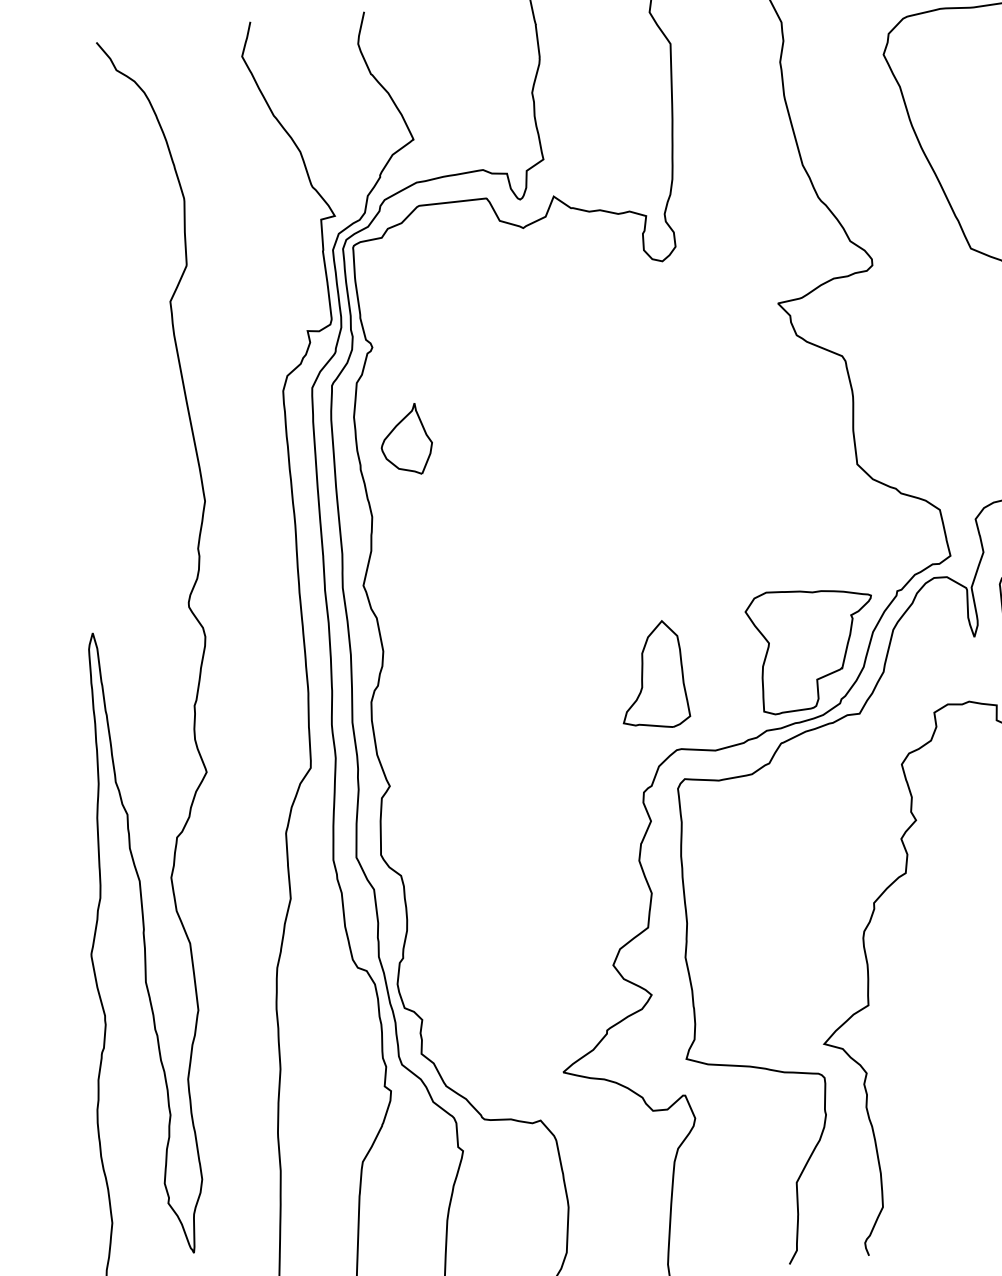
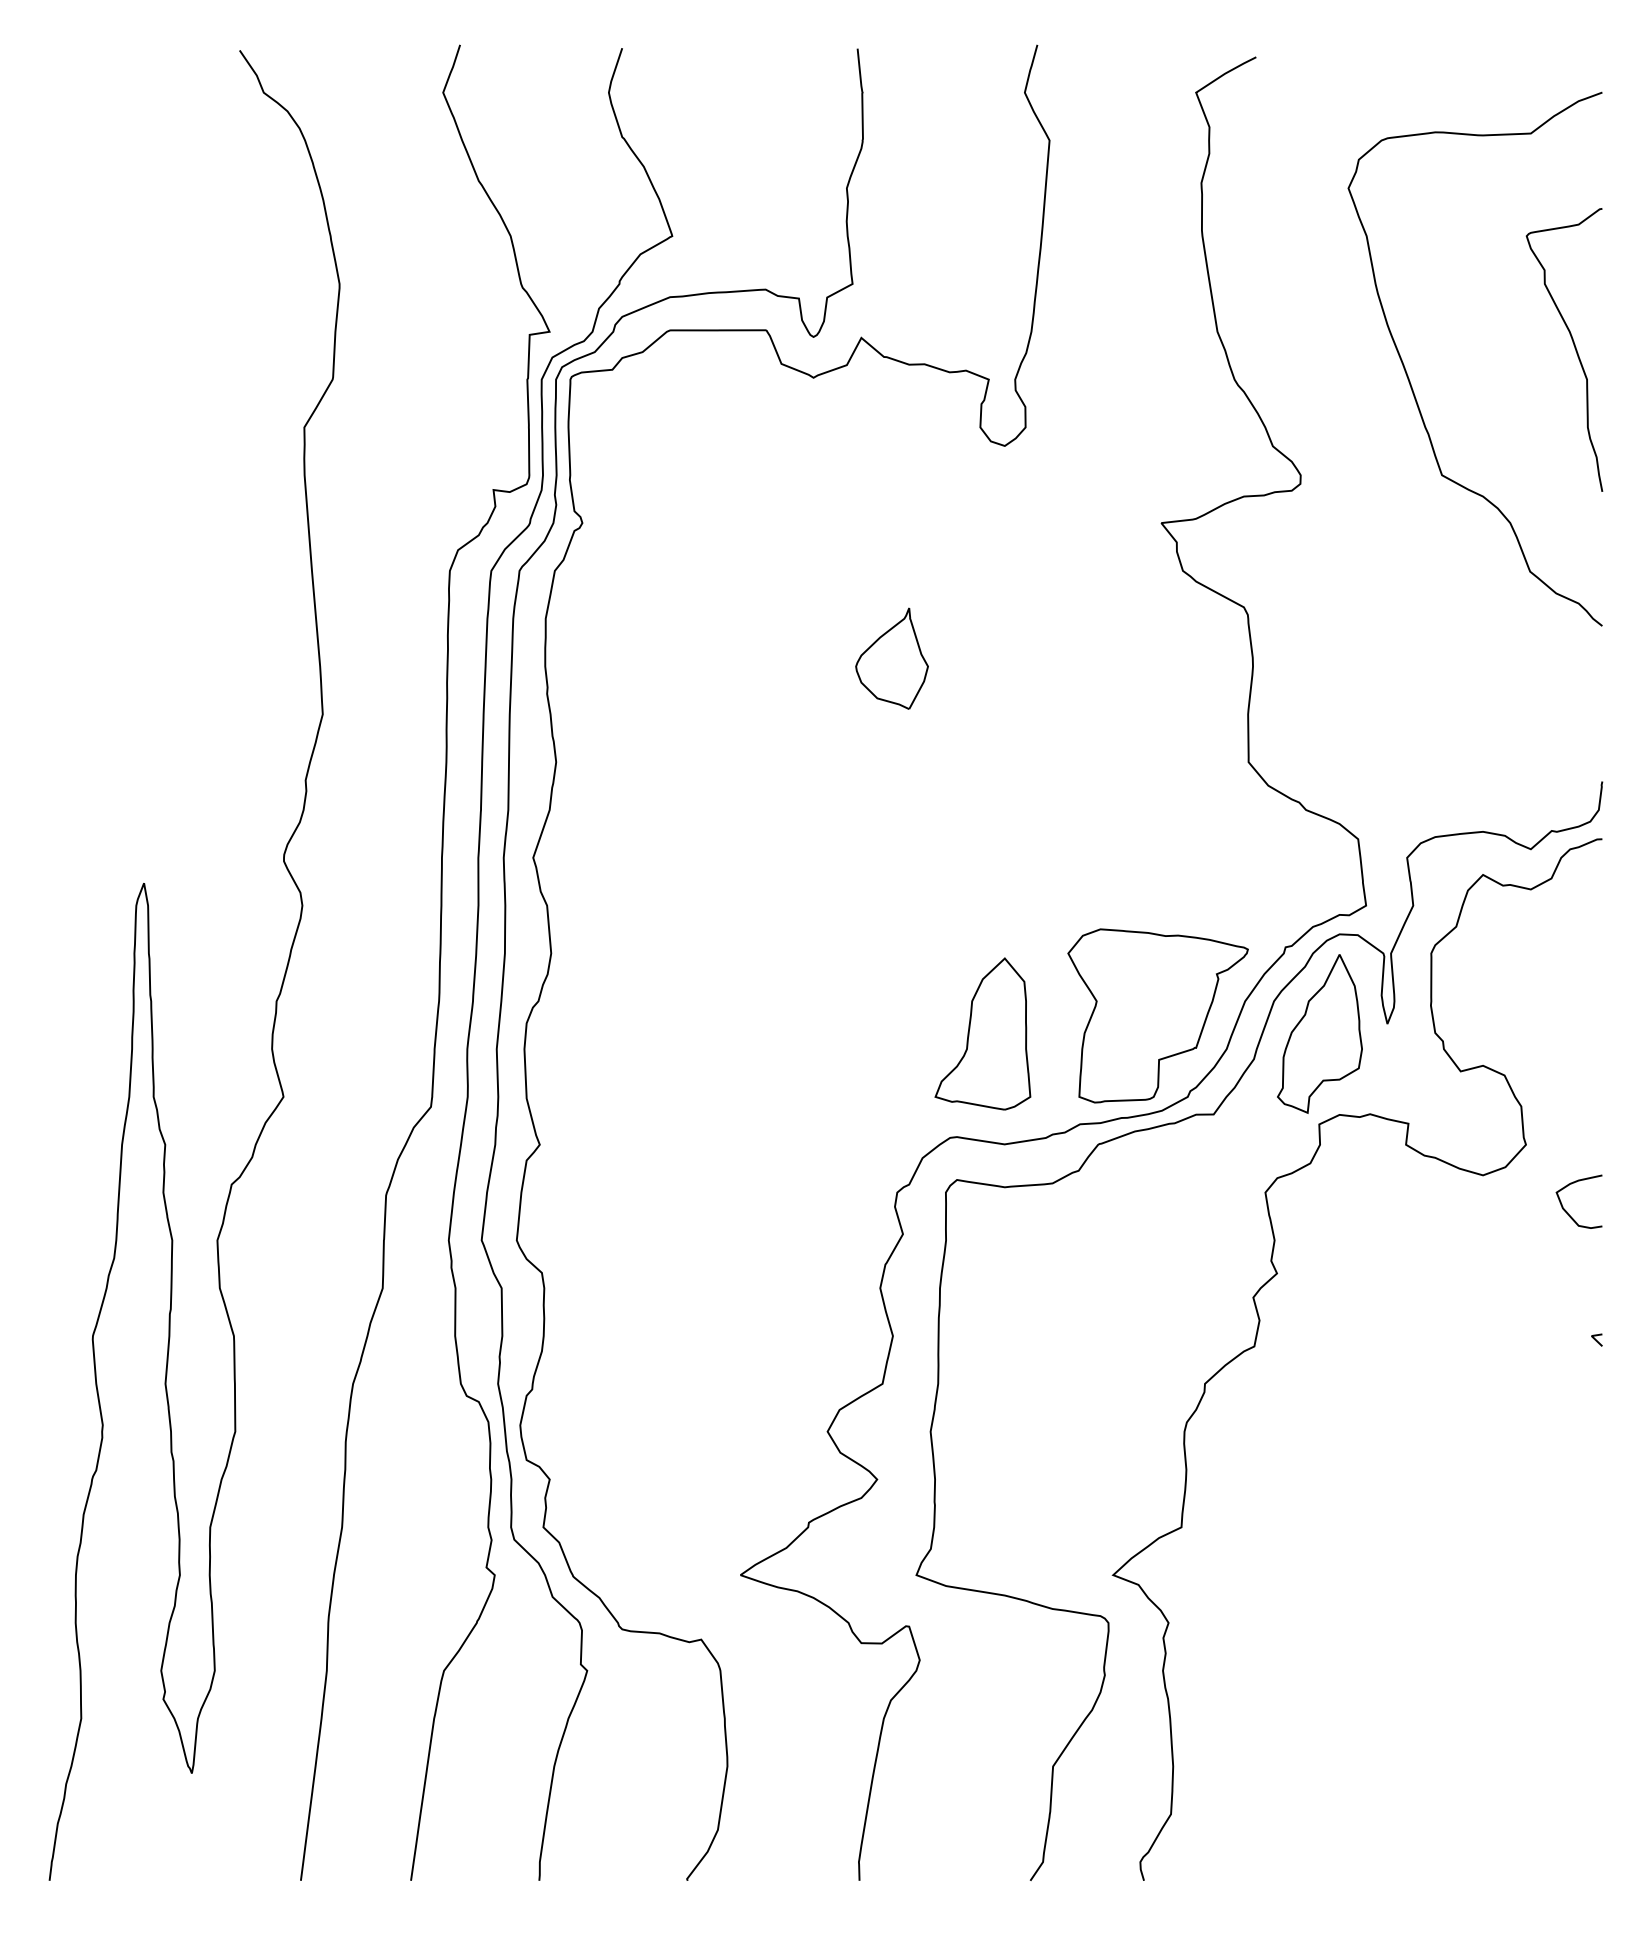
part: (405, 439) -> (891, 658), moved
part: (927, 648) -> (1319, 1033), added
part: (651, 675) -> (982, 1033), moved

